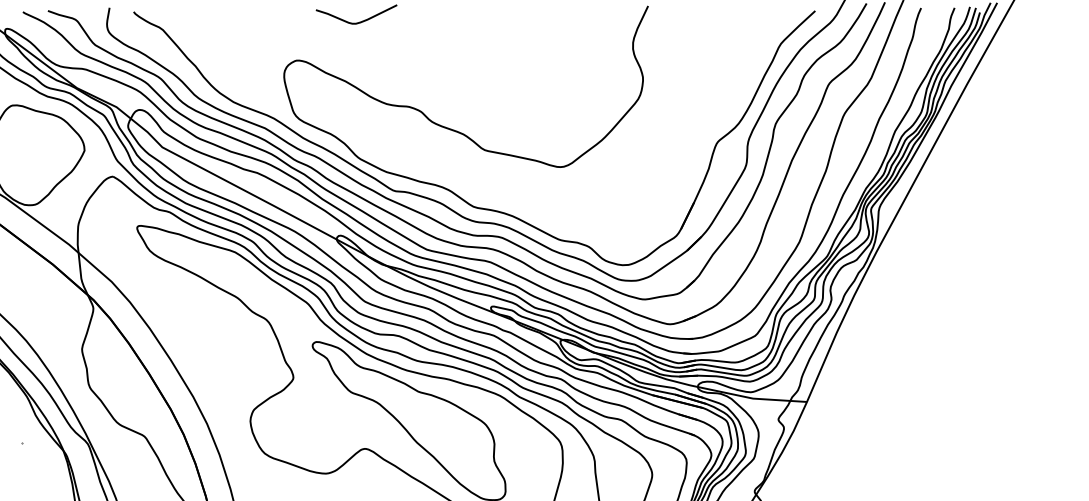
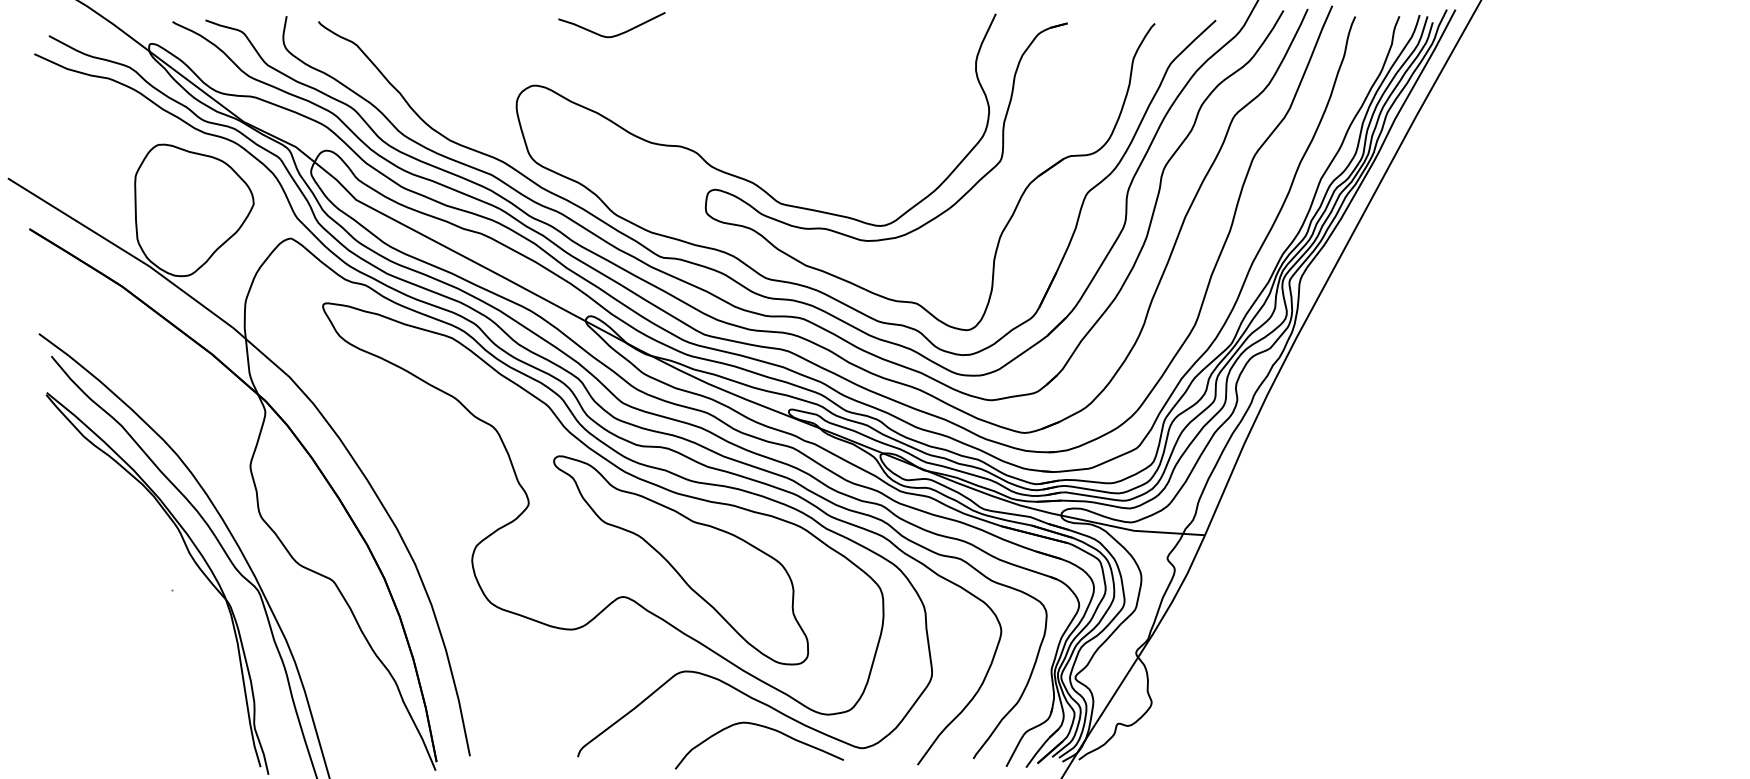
part: (615, 150) -> (952, 204), added

